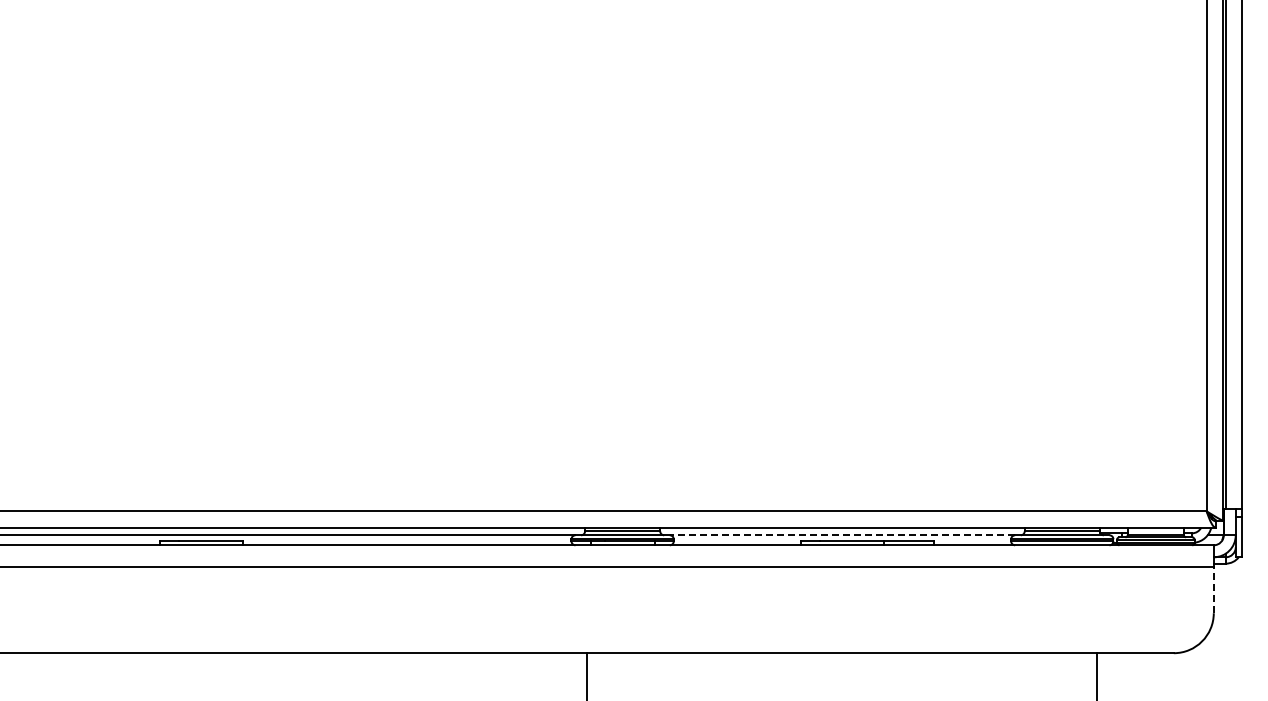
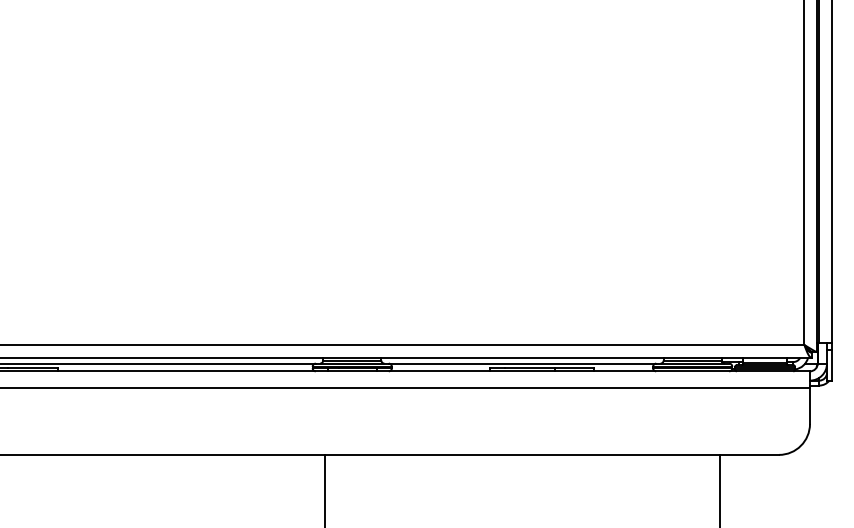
line: (842, 535) -> (522, 363), dashed -> solid
line: (1213, 590) -> (809, 406), dashed -> solid

